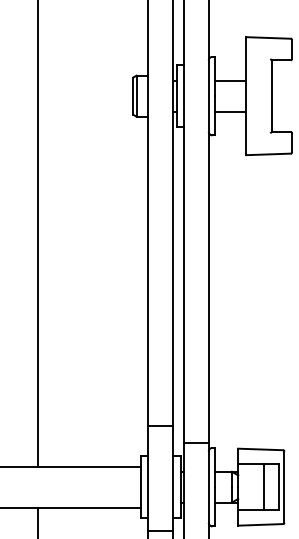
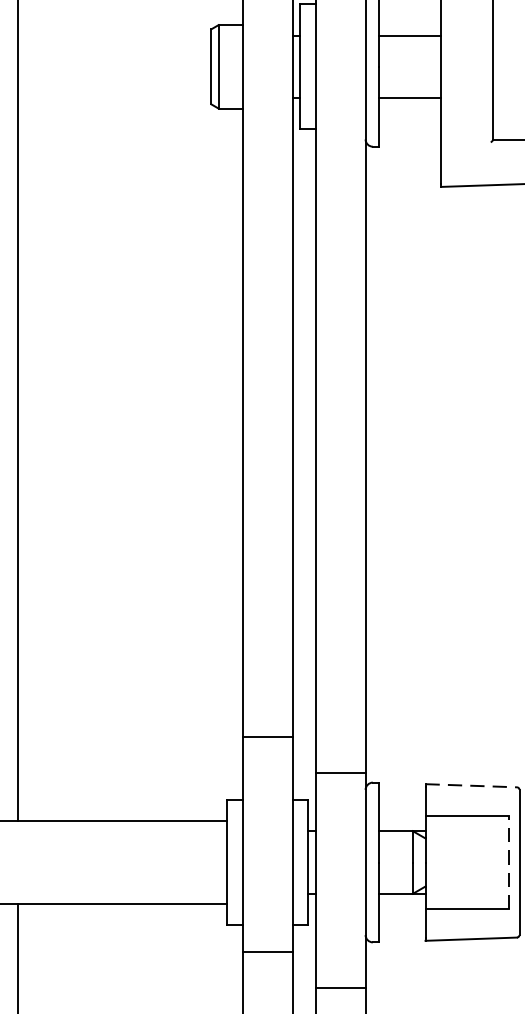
line: (261, 449) -> (472, 785), solid -> dashed
line: (279, 486) -> (509, 861), solid -> dashed
line: (263, 487) -> (476, 863), removed

